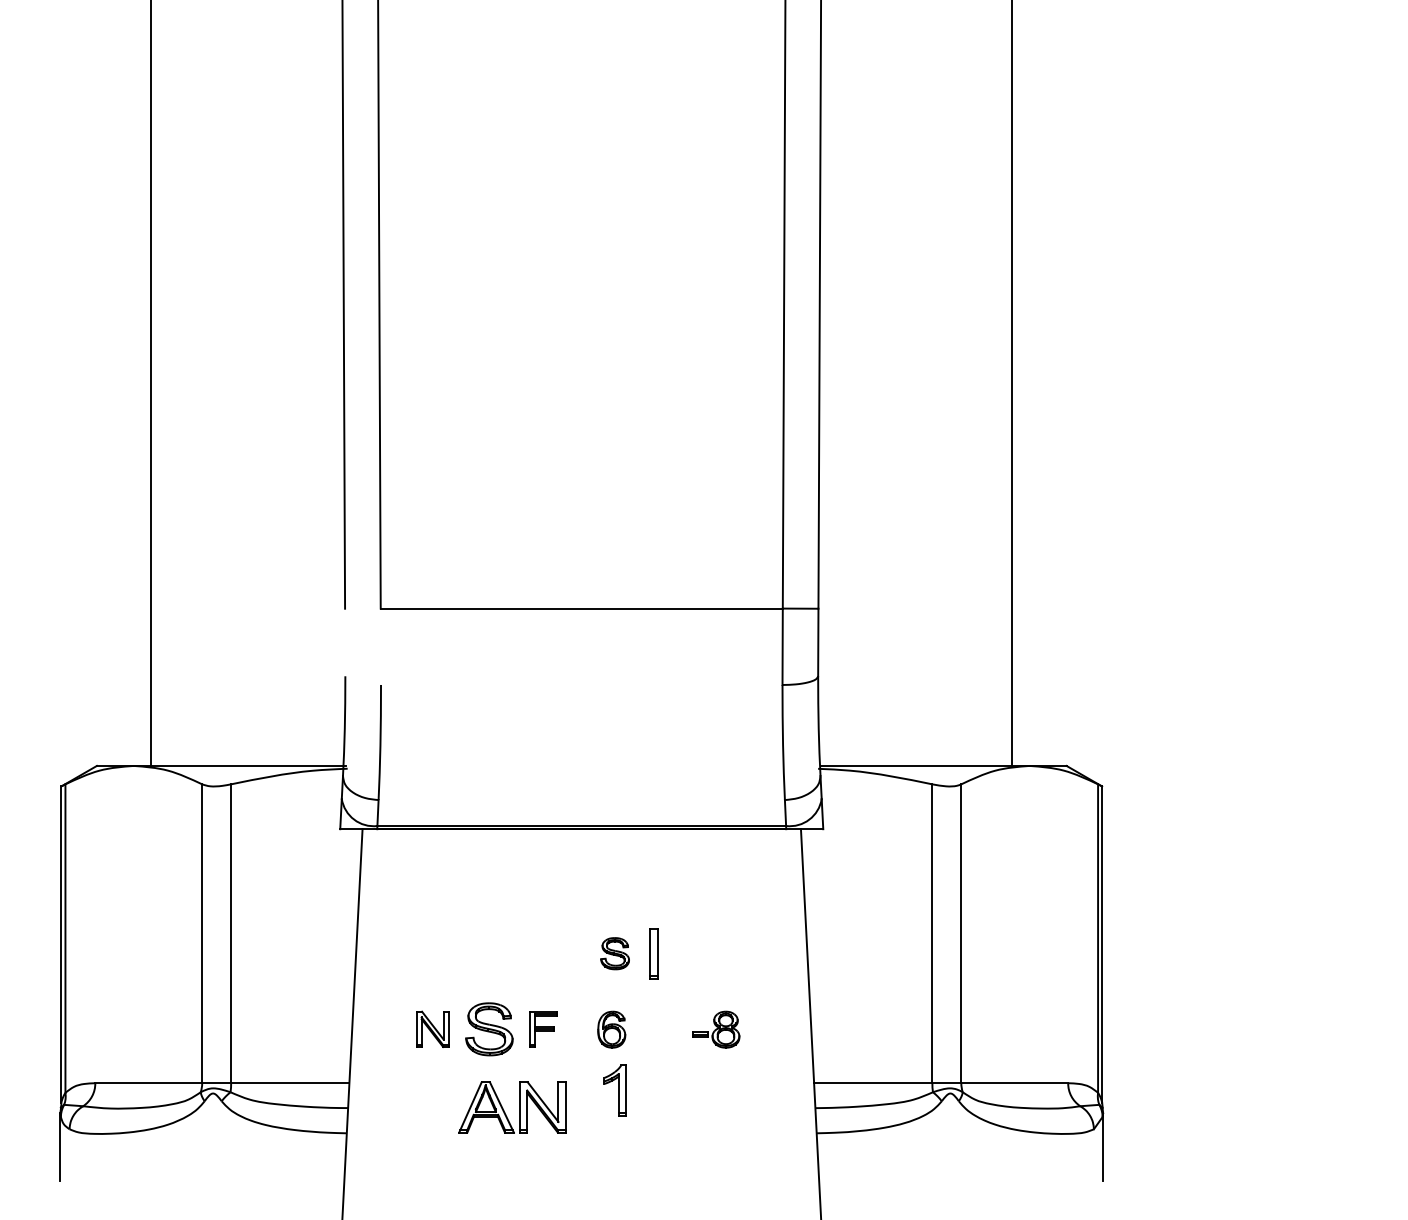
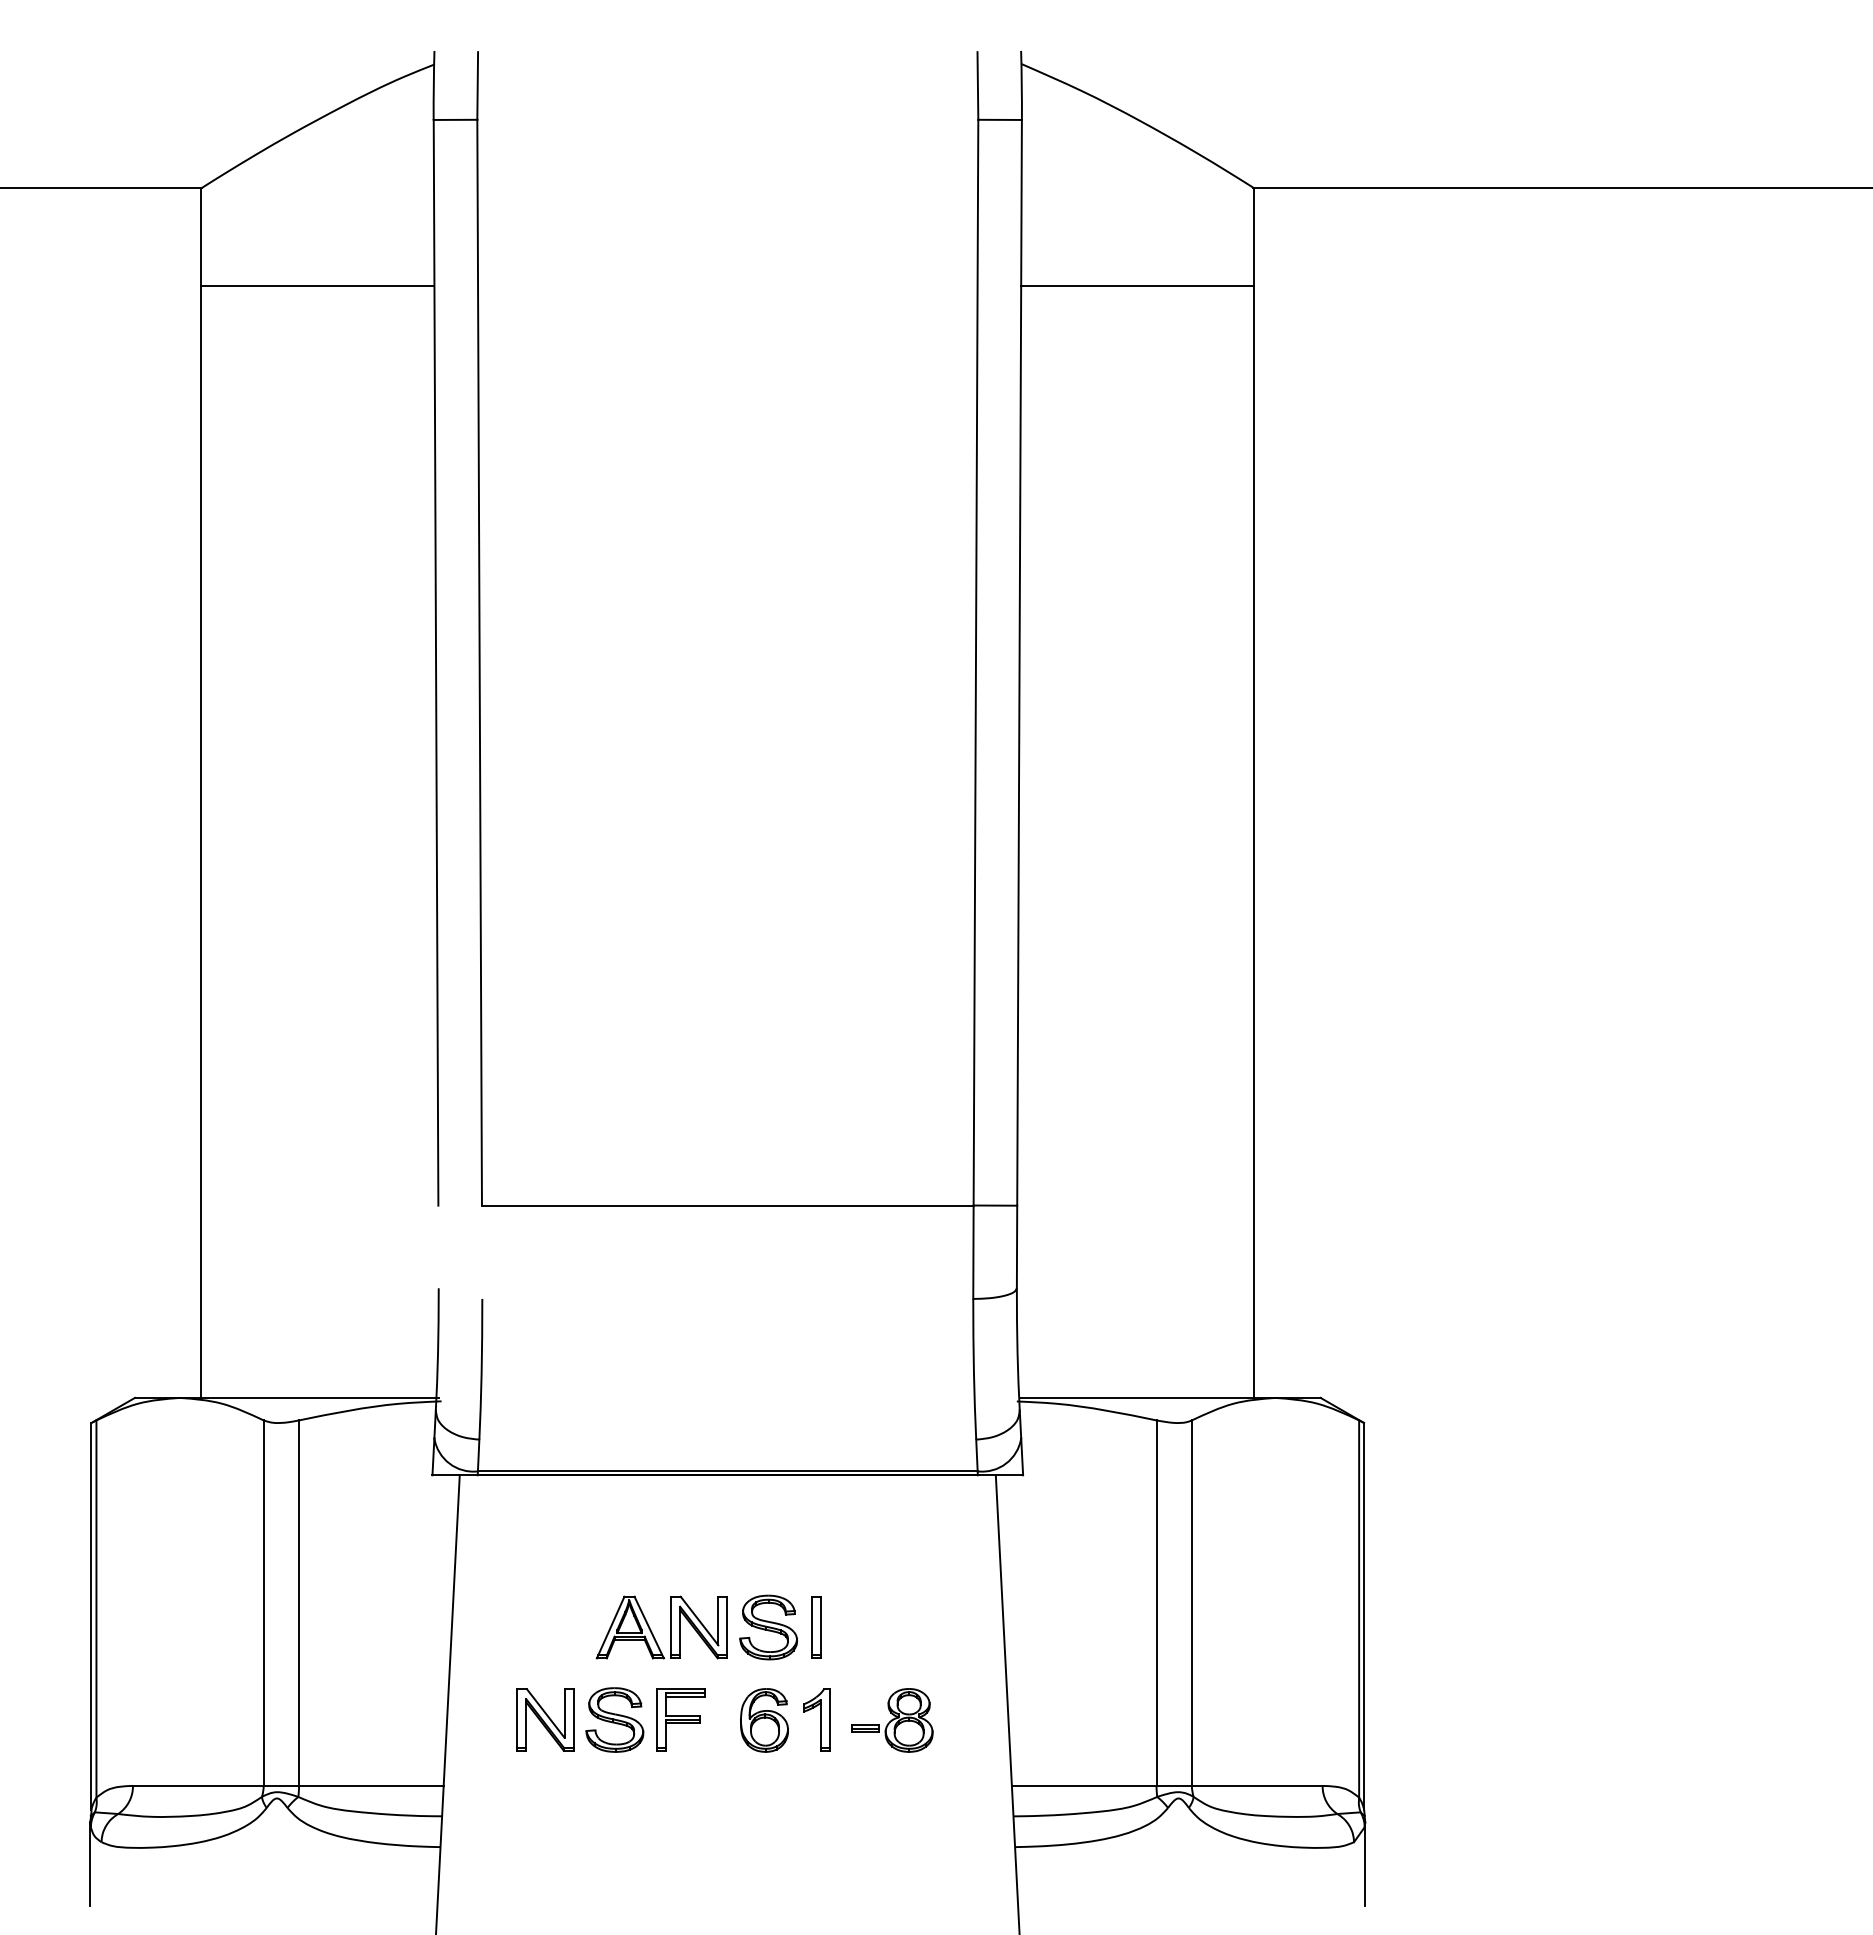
part: (615, 953) -> (768, 1627), size x1.67
part: (432, 1028) -> (545, 1719), size x1.43
part: (543, 1028) -> (680, 1719), size x1.43
part: (611, 1029) -> (764, 1720), size x1.43
part: (716, 1029) -> (892, 1720), size x1.43
part: (615, 1090) -> (816, 1719), moved
part: (519, 1107) -> (670, 1627), moved

